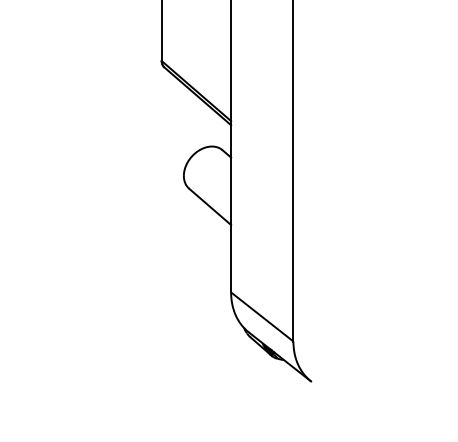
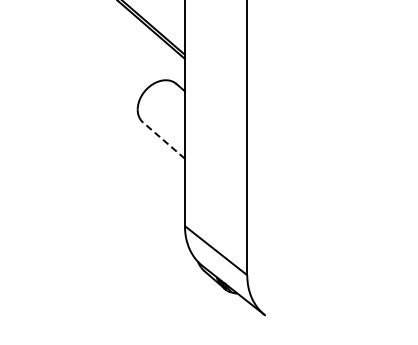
line: (210, 206) -> (164, 140), solid -> dashed

